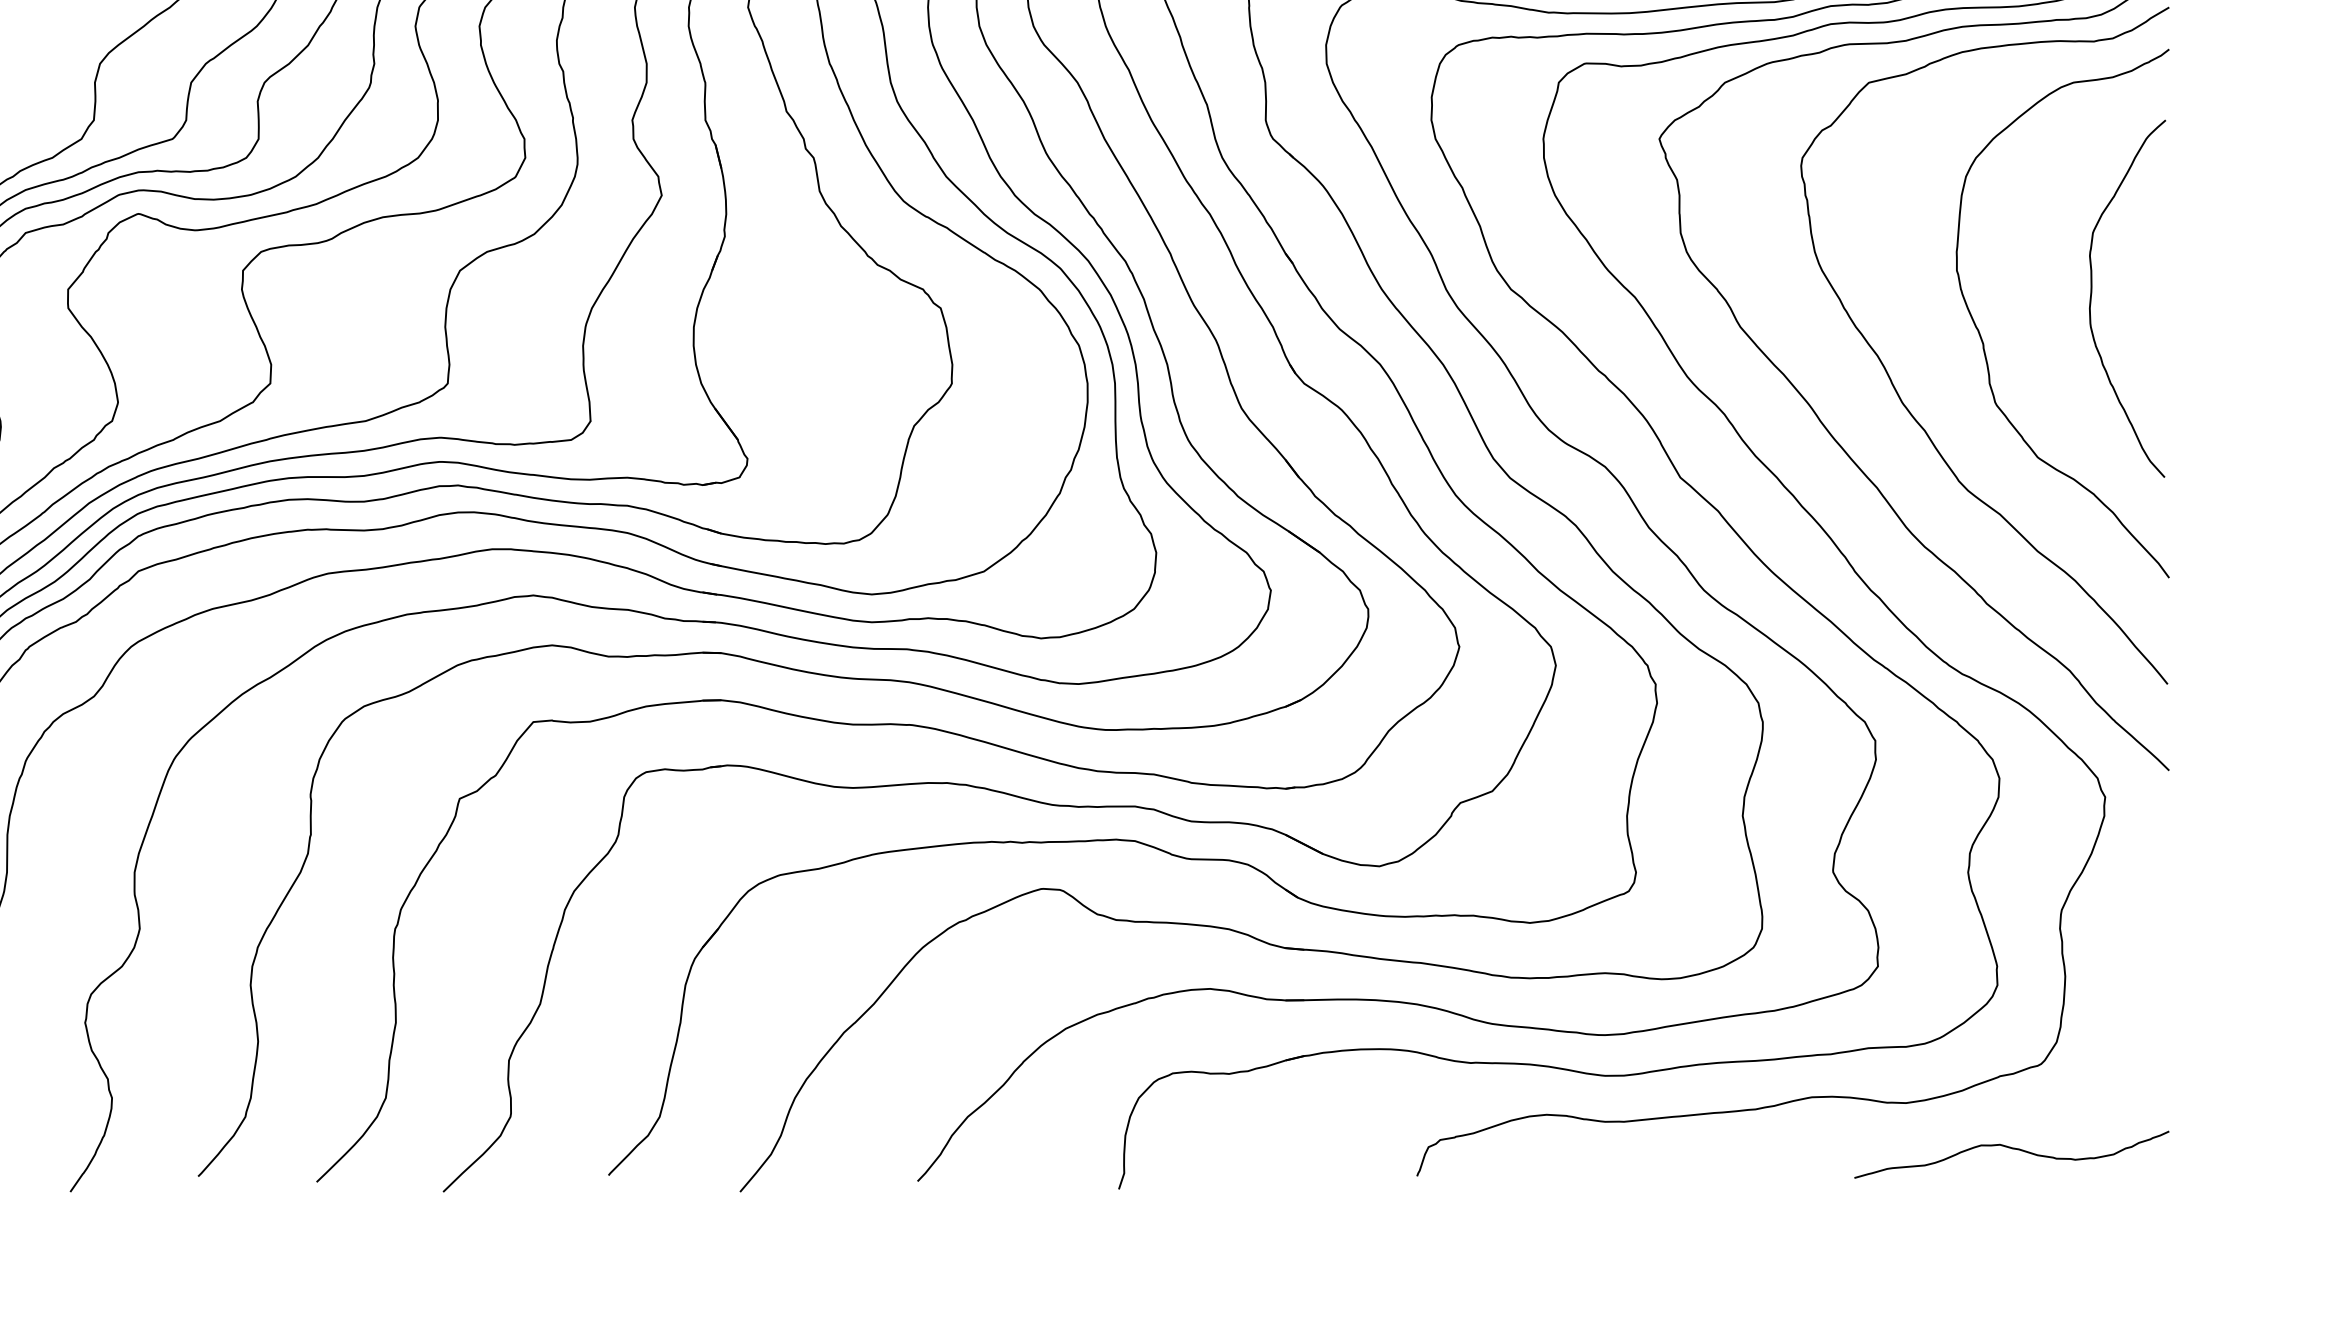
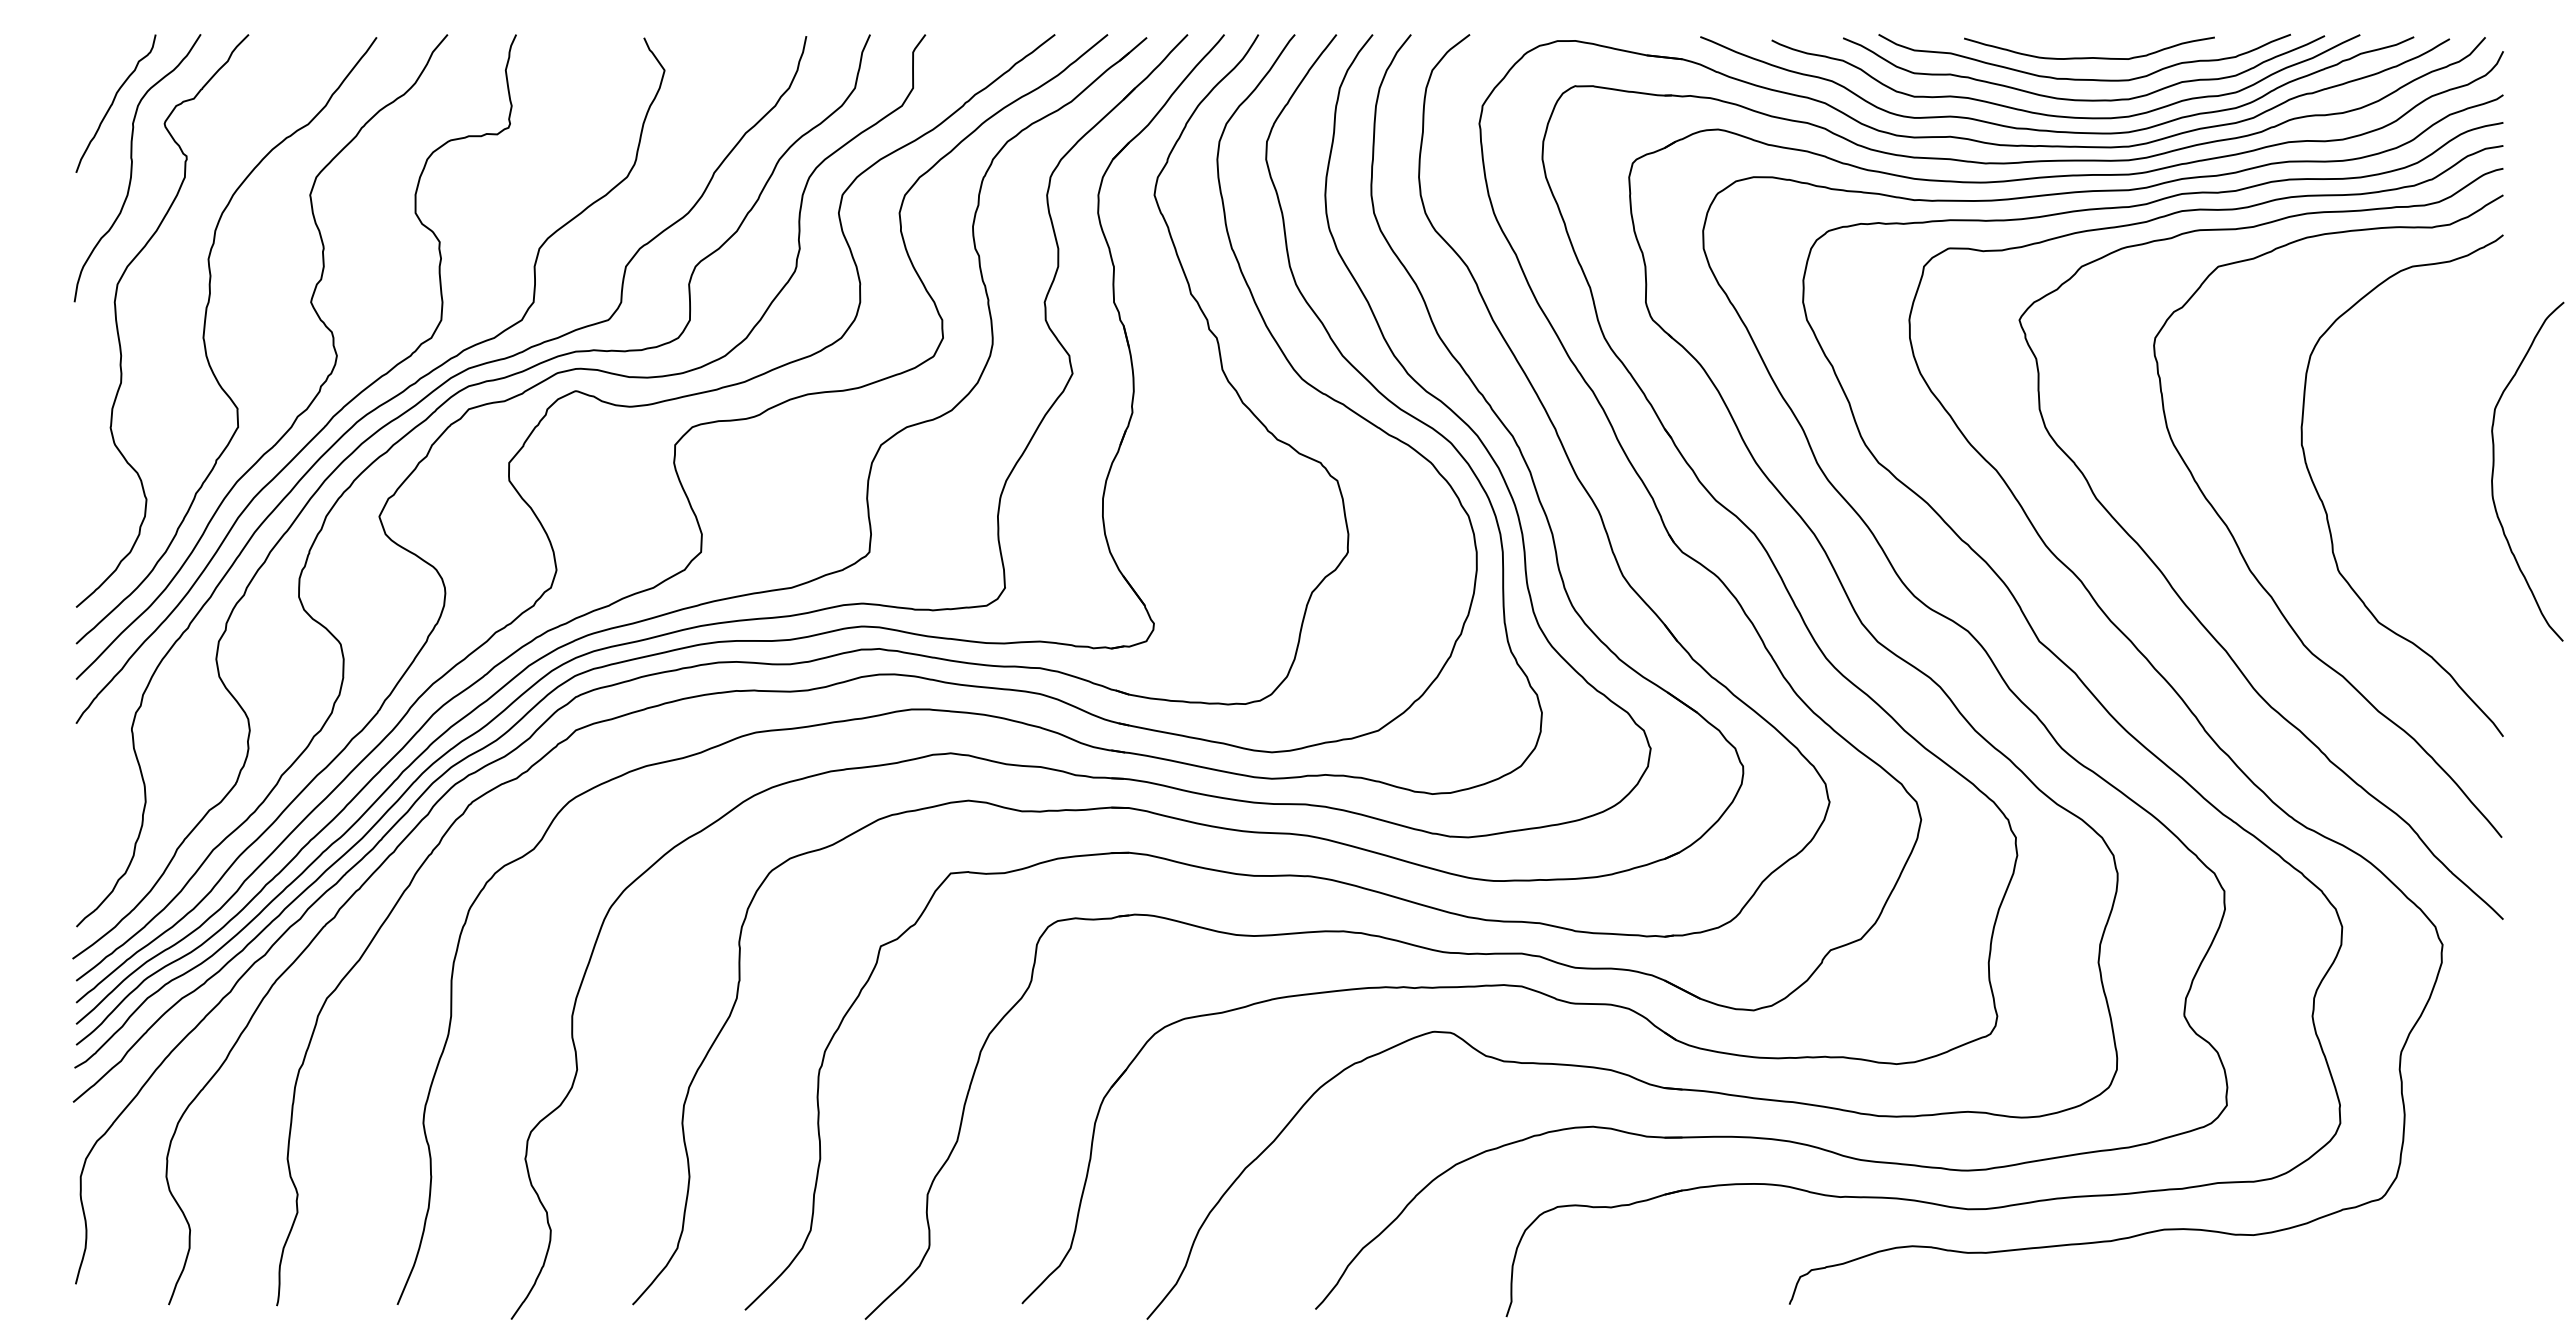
curve: (2092, 295) -> (2494, 468), moved
curve: (2013, 1149) -> (2355, 1279), removed

